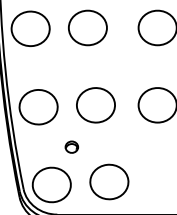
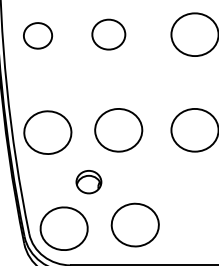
part: (87, 27) -> (108, 34), size x0.7
part: (30, 28) -> (37, 35), size x0.6
part: (71, 146) -> (88, 181), size x1.6

